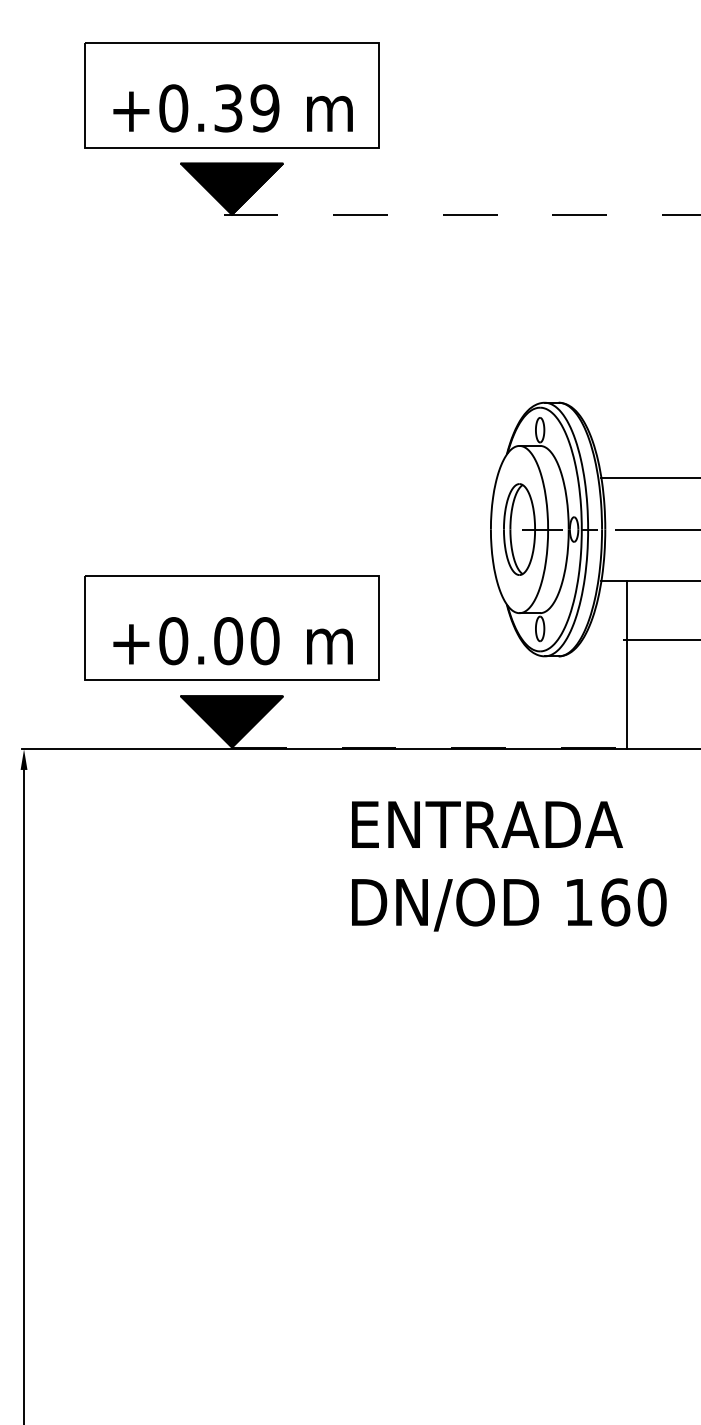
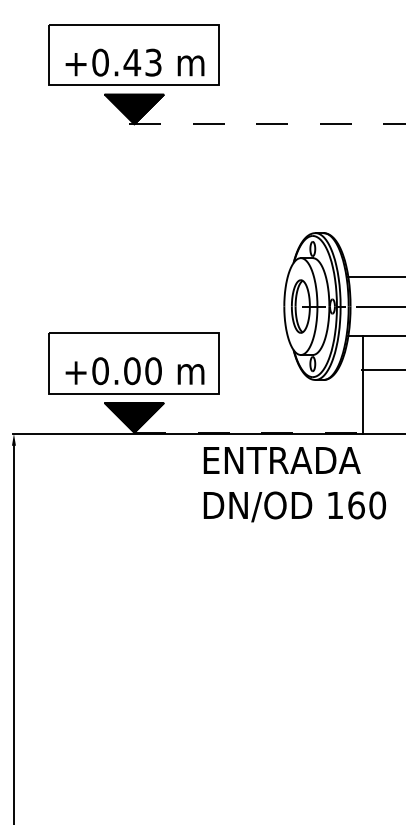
text: (246, 108) -> (142, 62), +0.39 -> +0.43
text: (508, 866) -> (294, 484), moved

